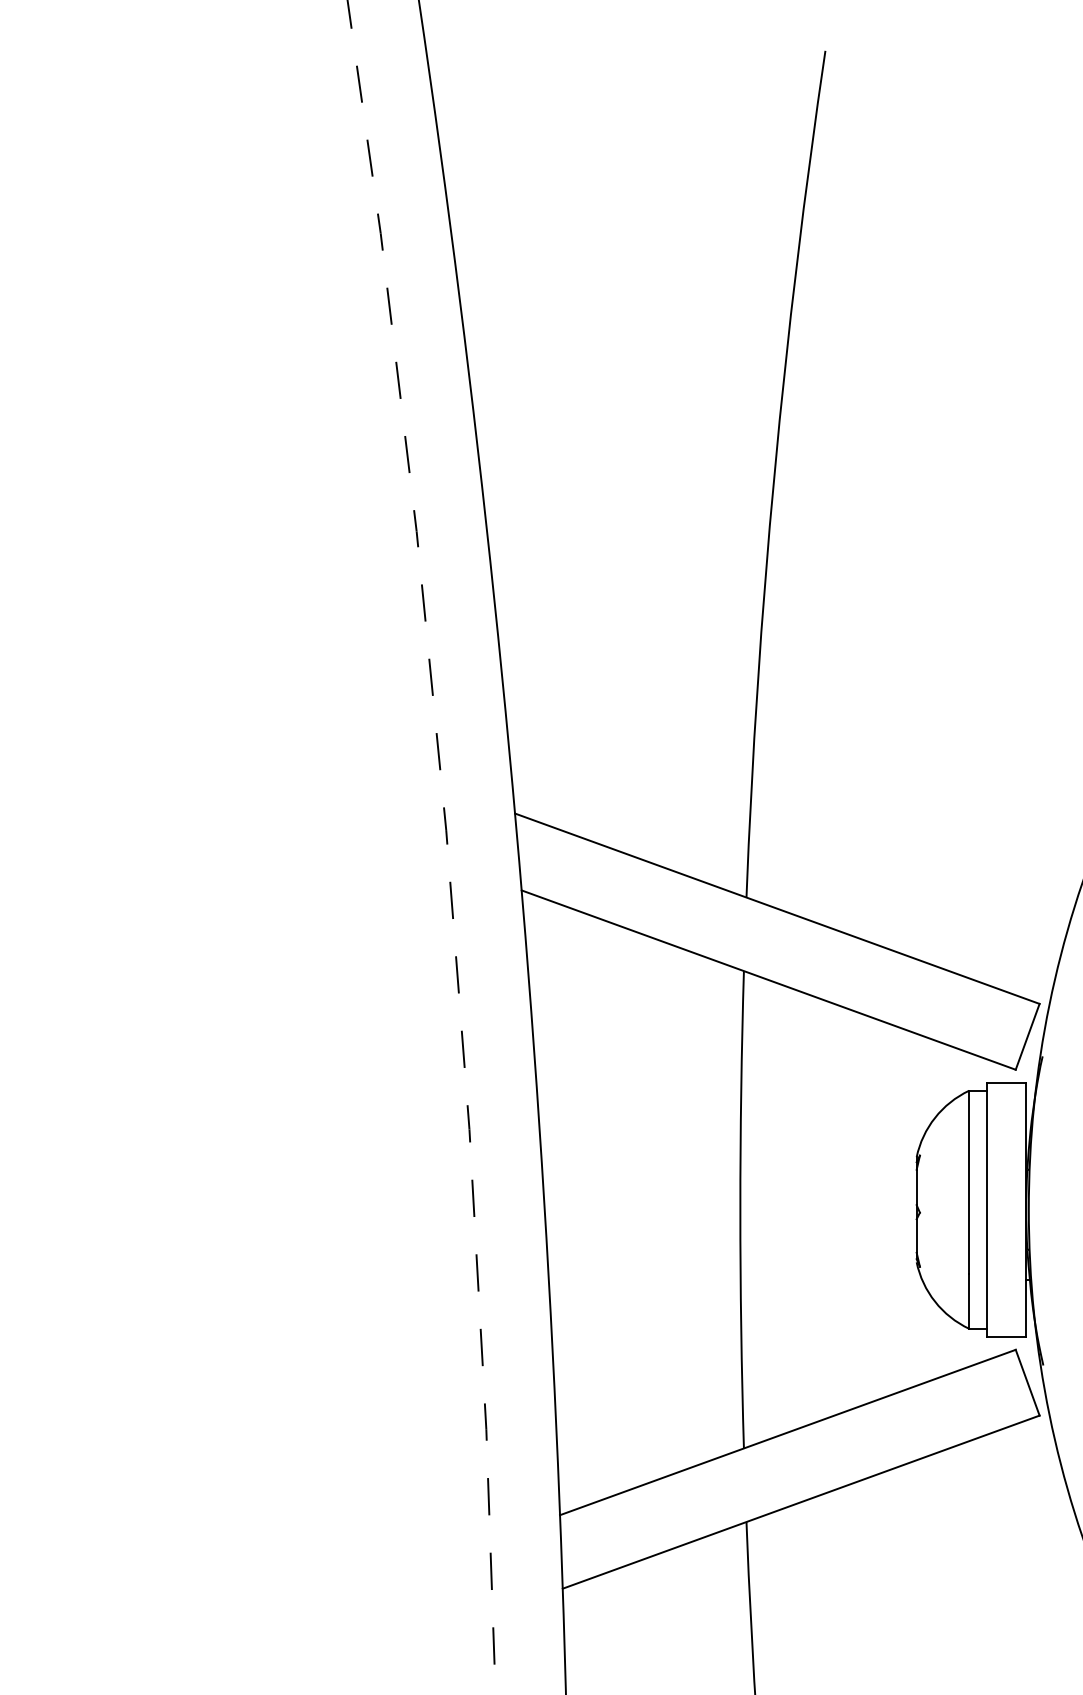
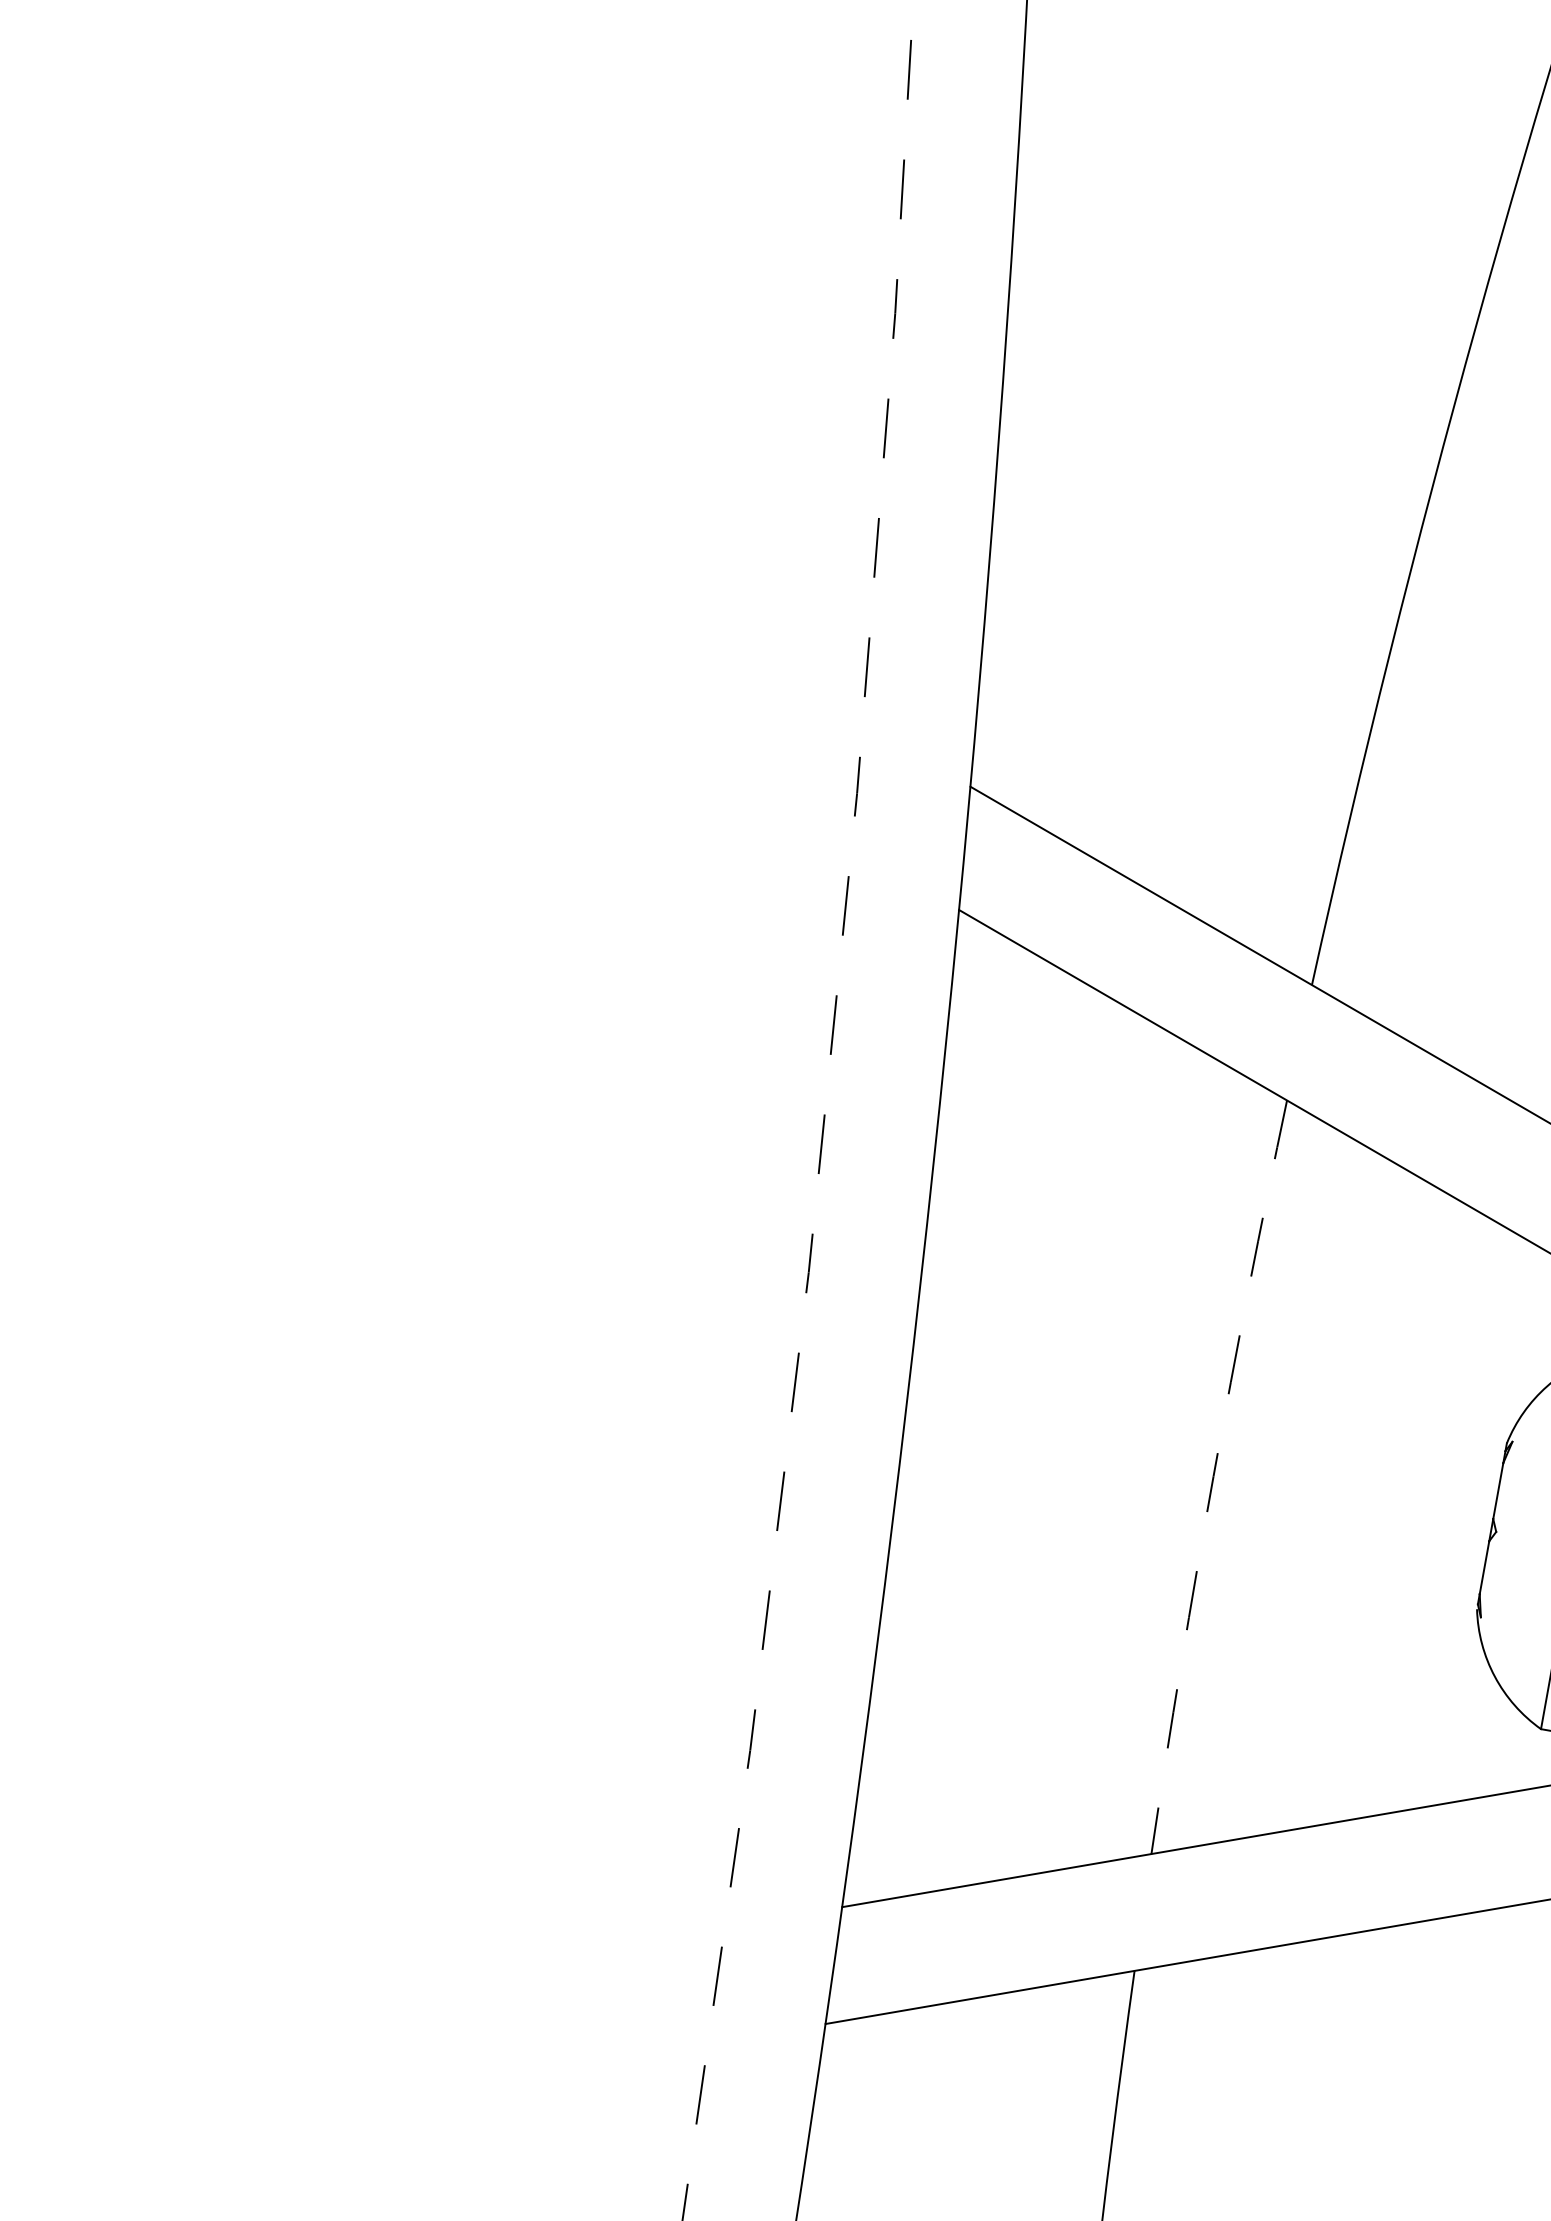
arc: (740, 1209) -> (1213, 1475), solid -> dashed

